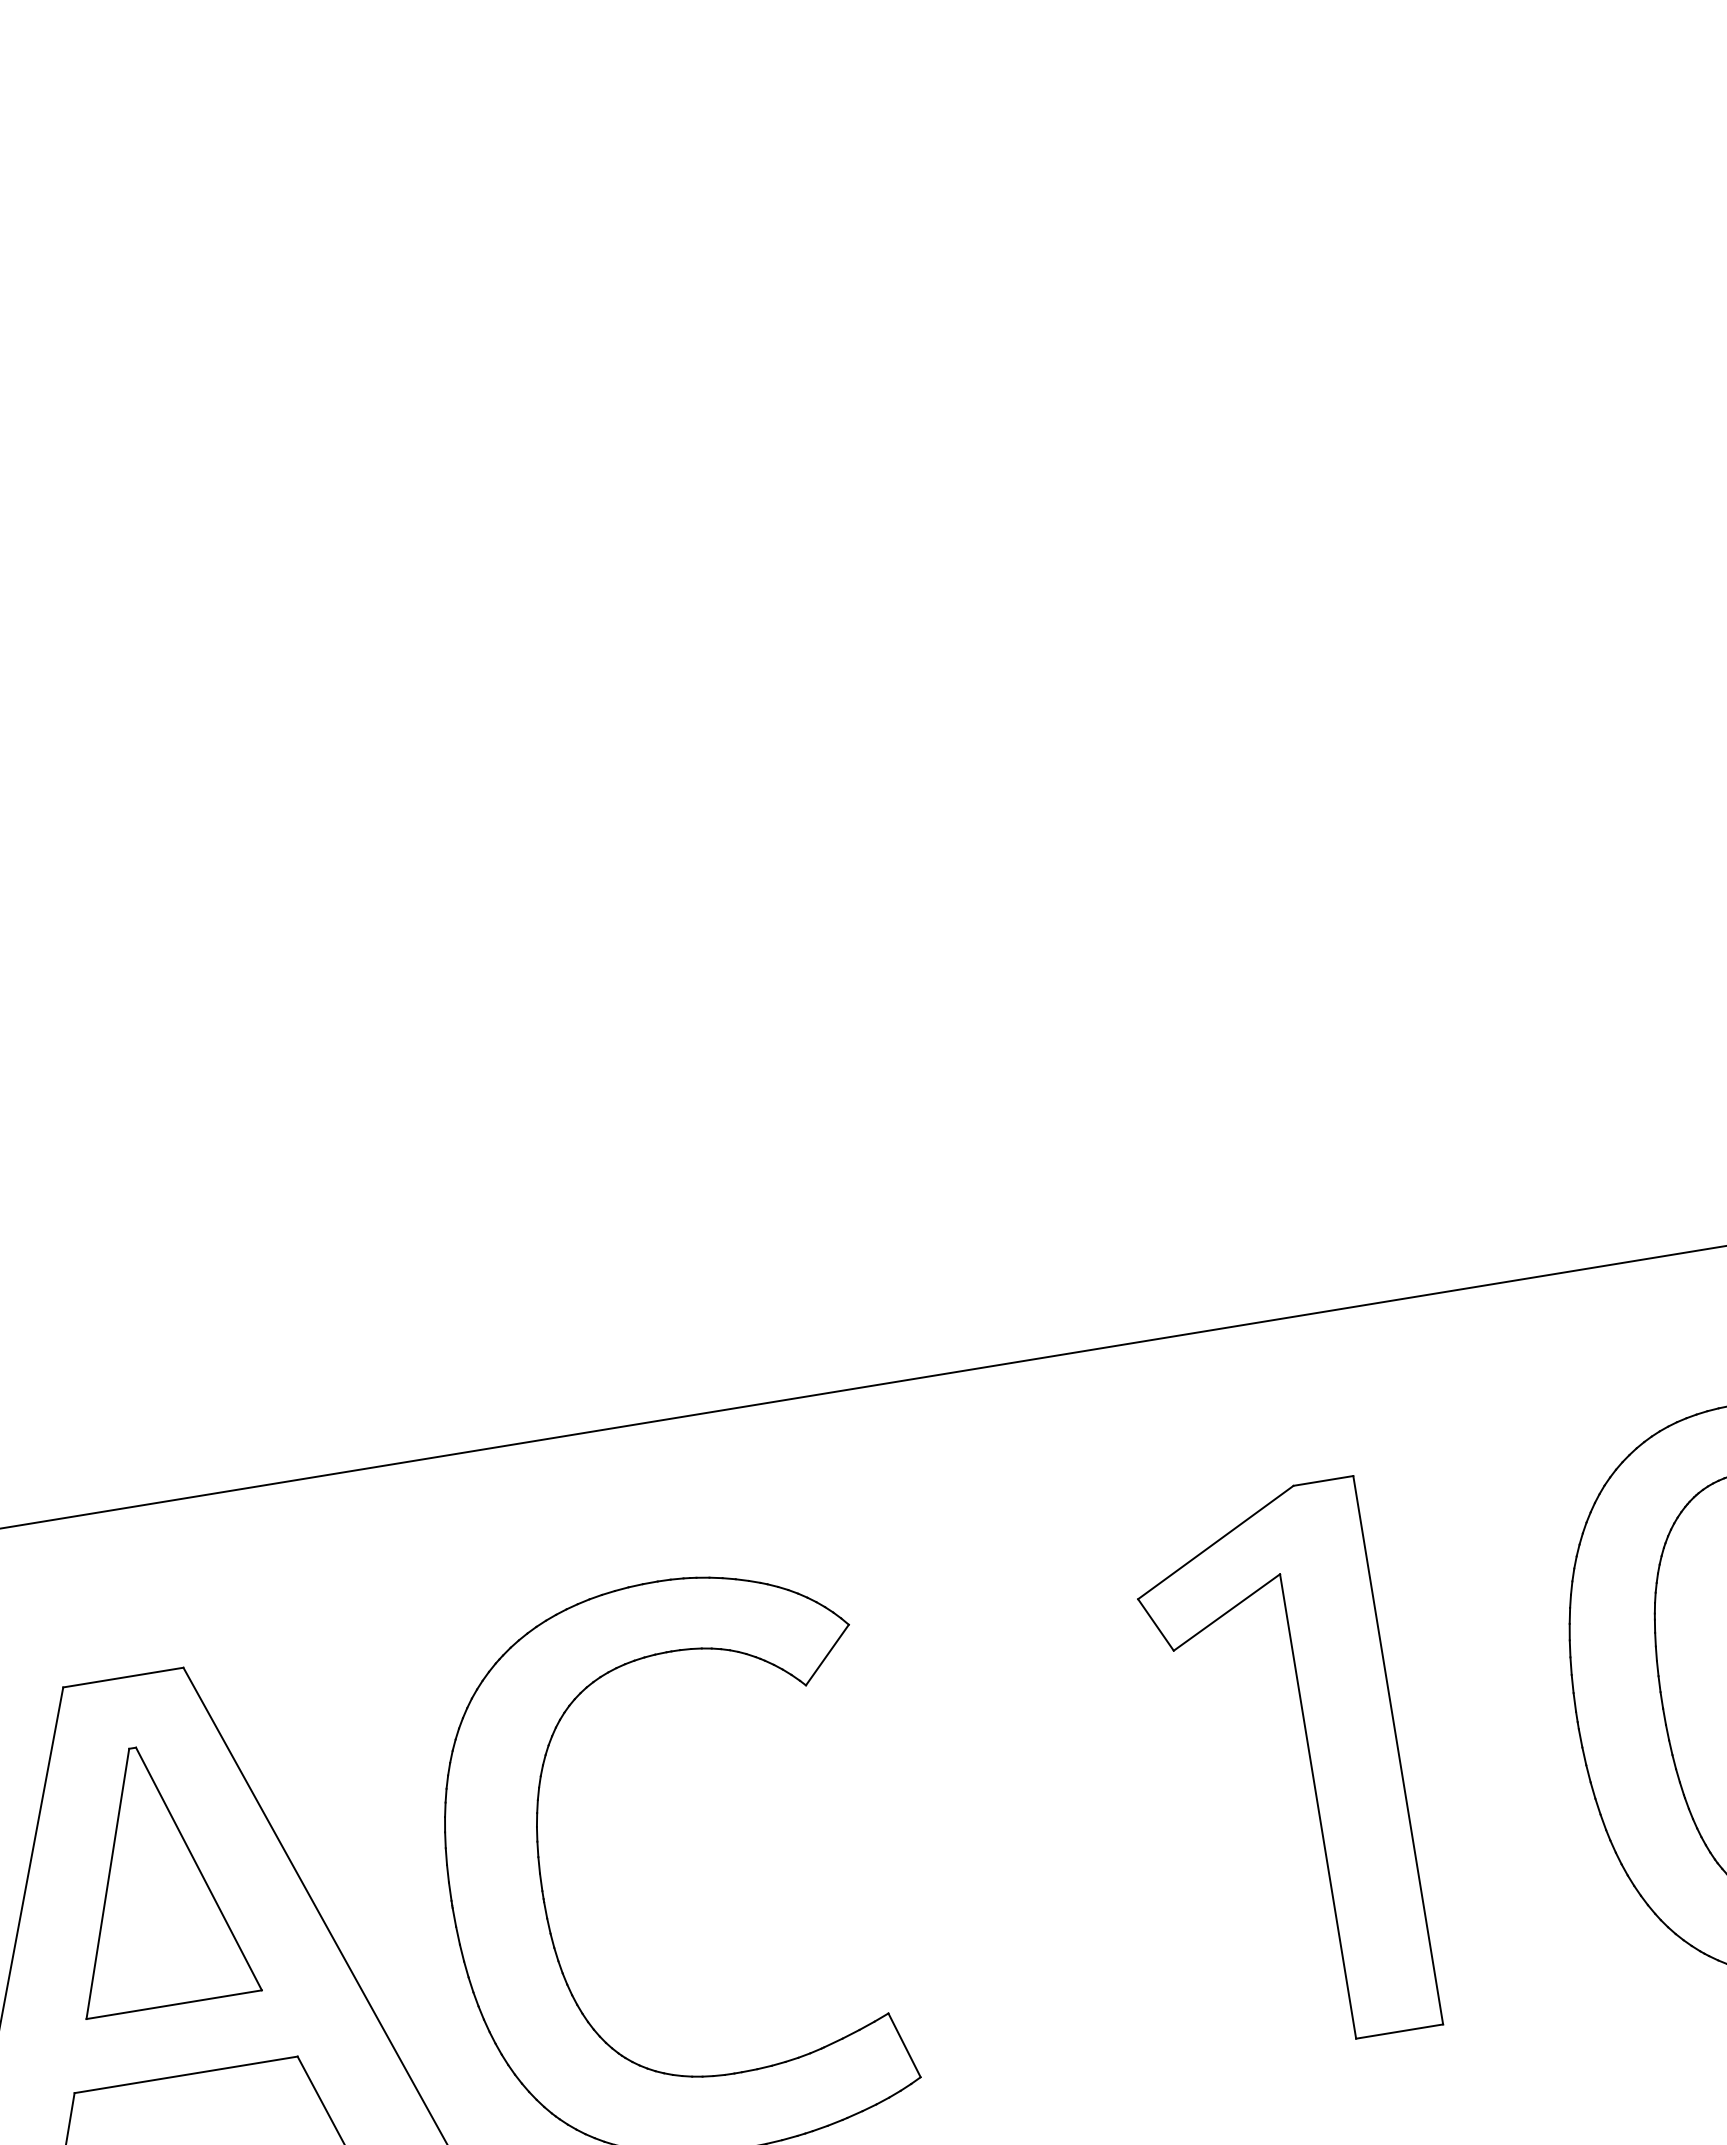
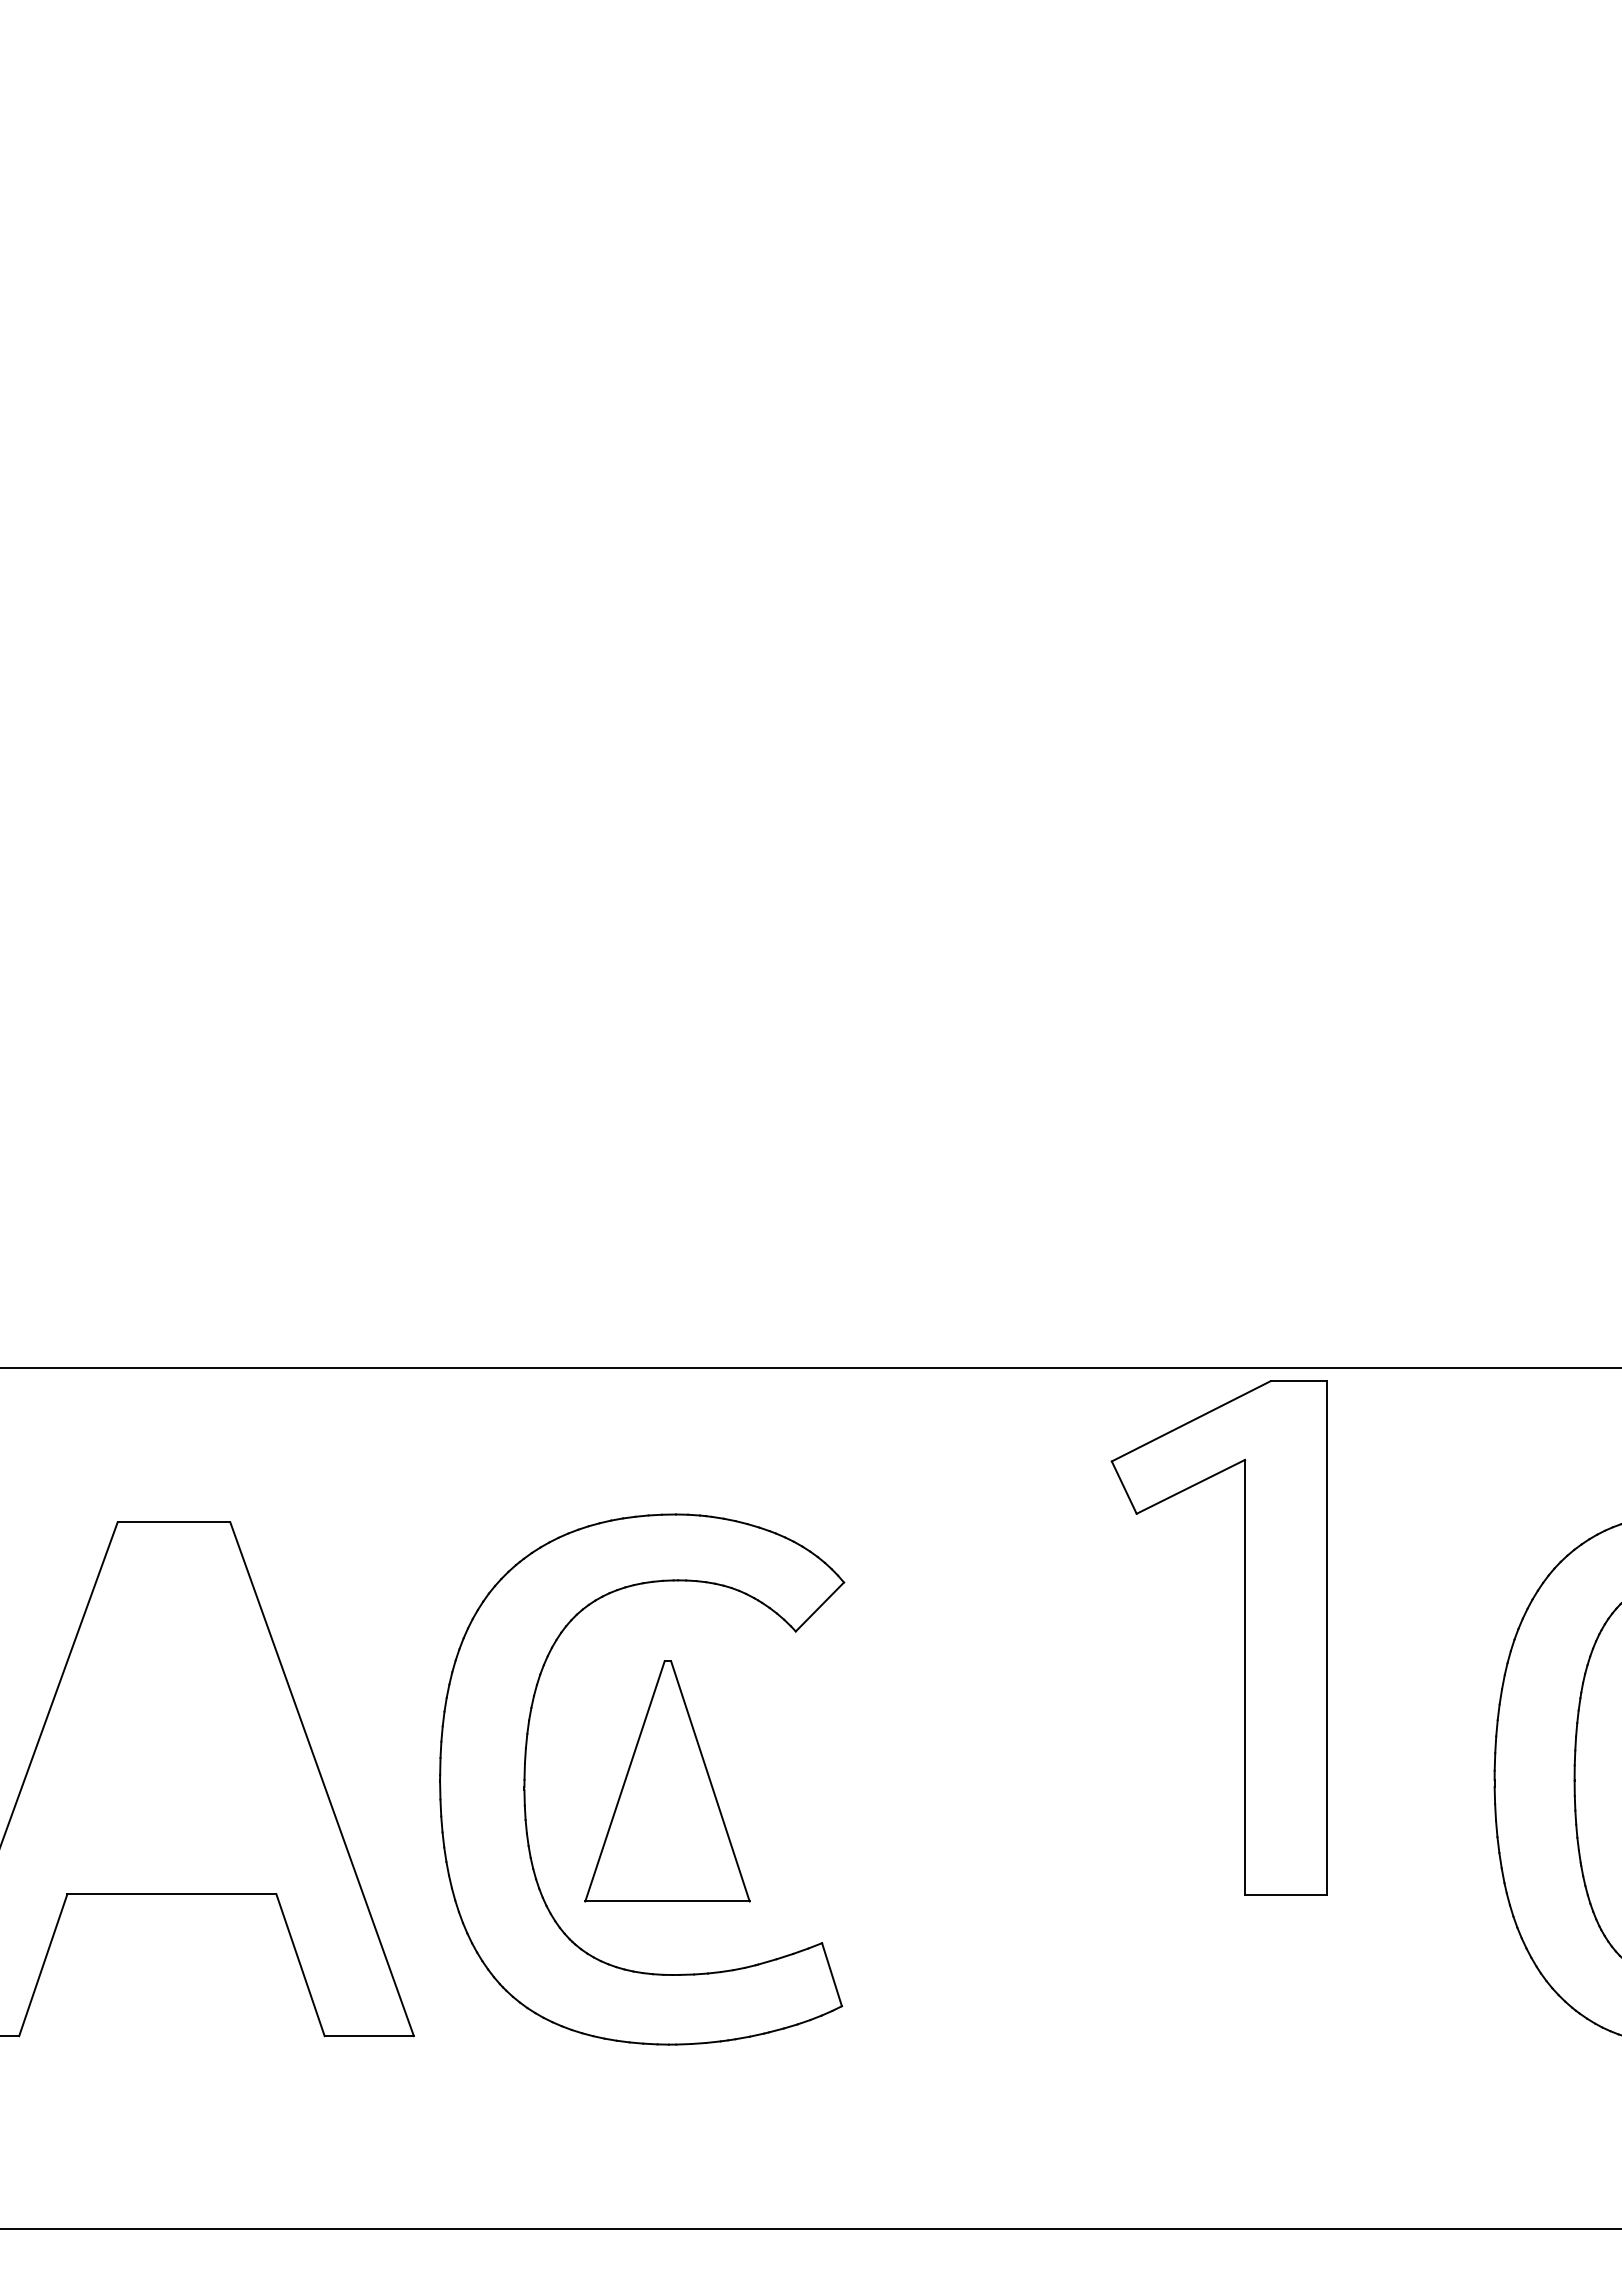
part: (1310, 1763) -> (1244, 1637), moved
part: (153, 1876) -> (667, 1781), moved

